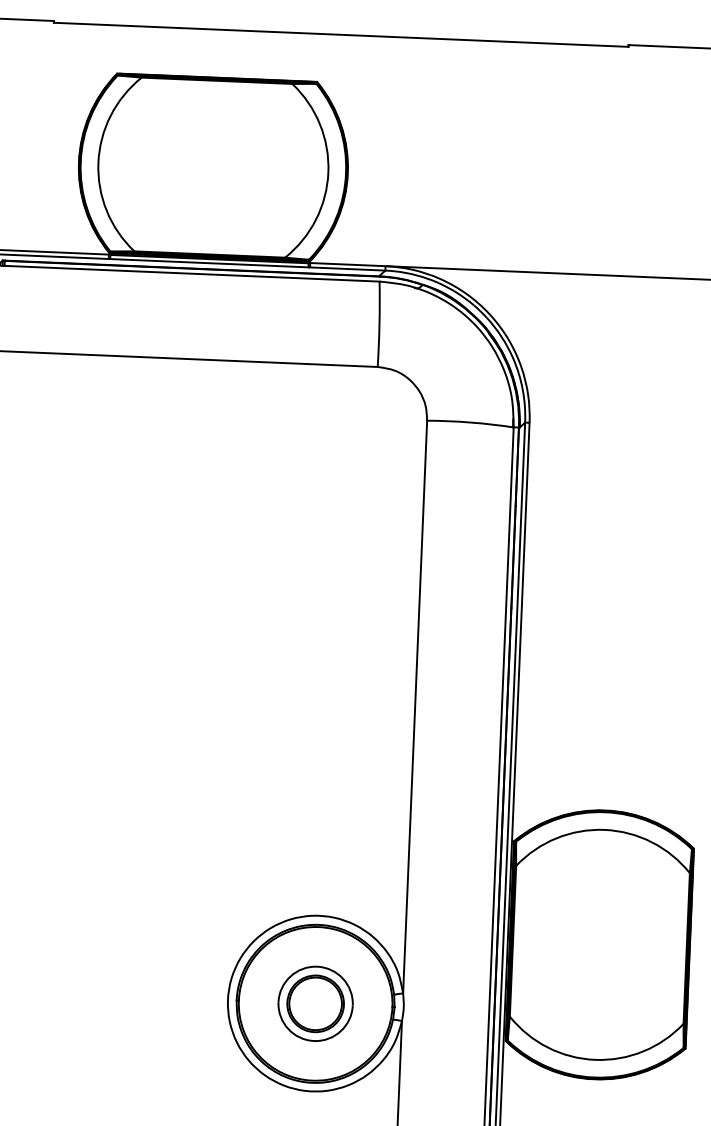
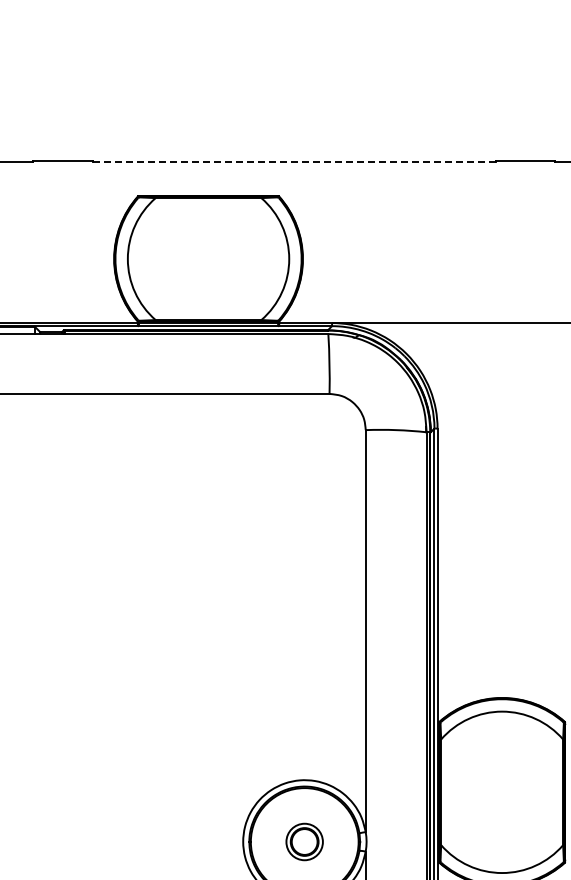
line: (341, 35) -> (294, 162), solid -> dashed
part: (315, 1003) -> (304, 841), size x0.7

